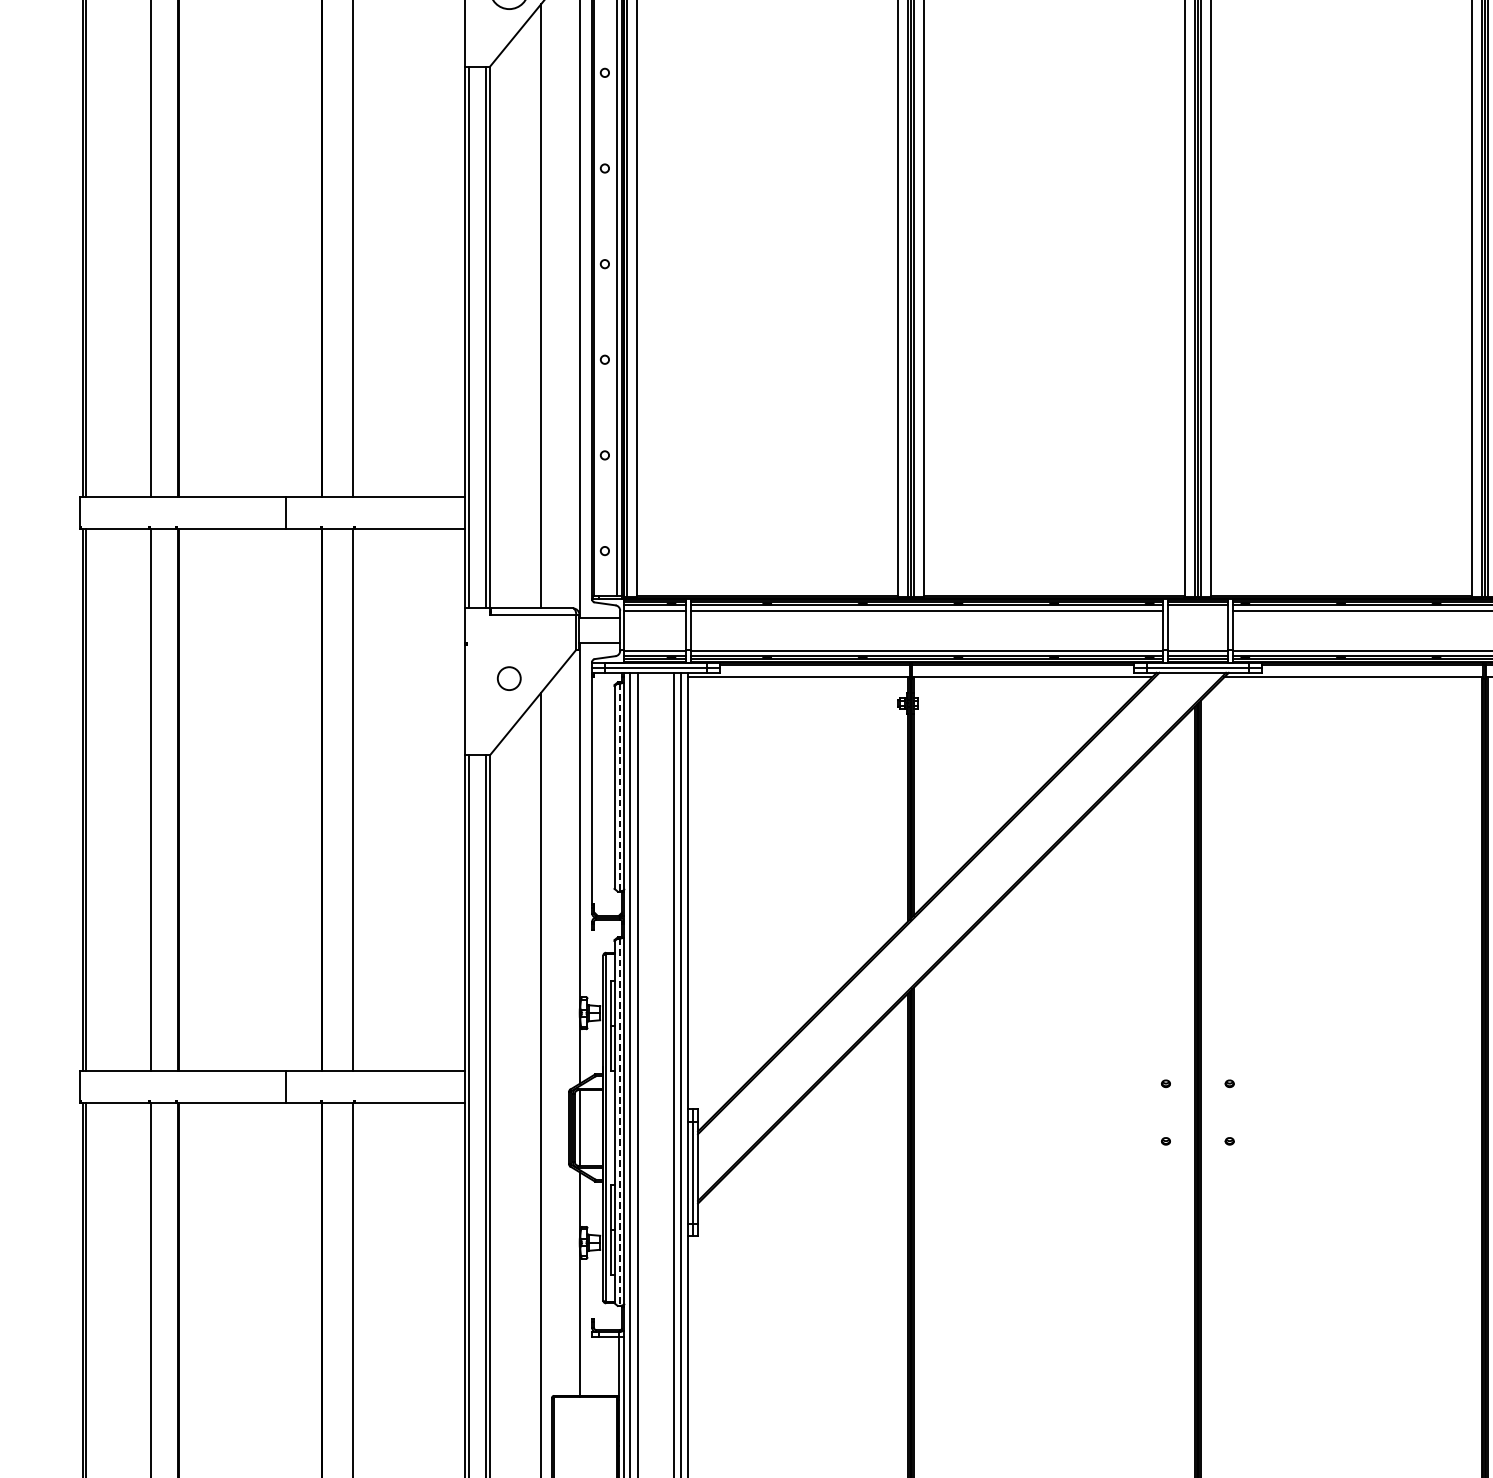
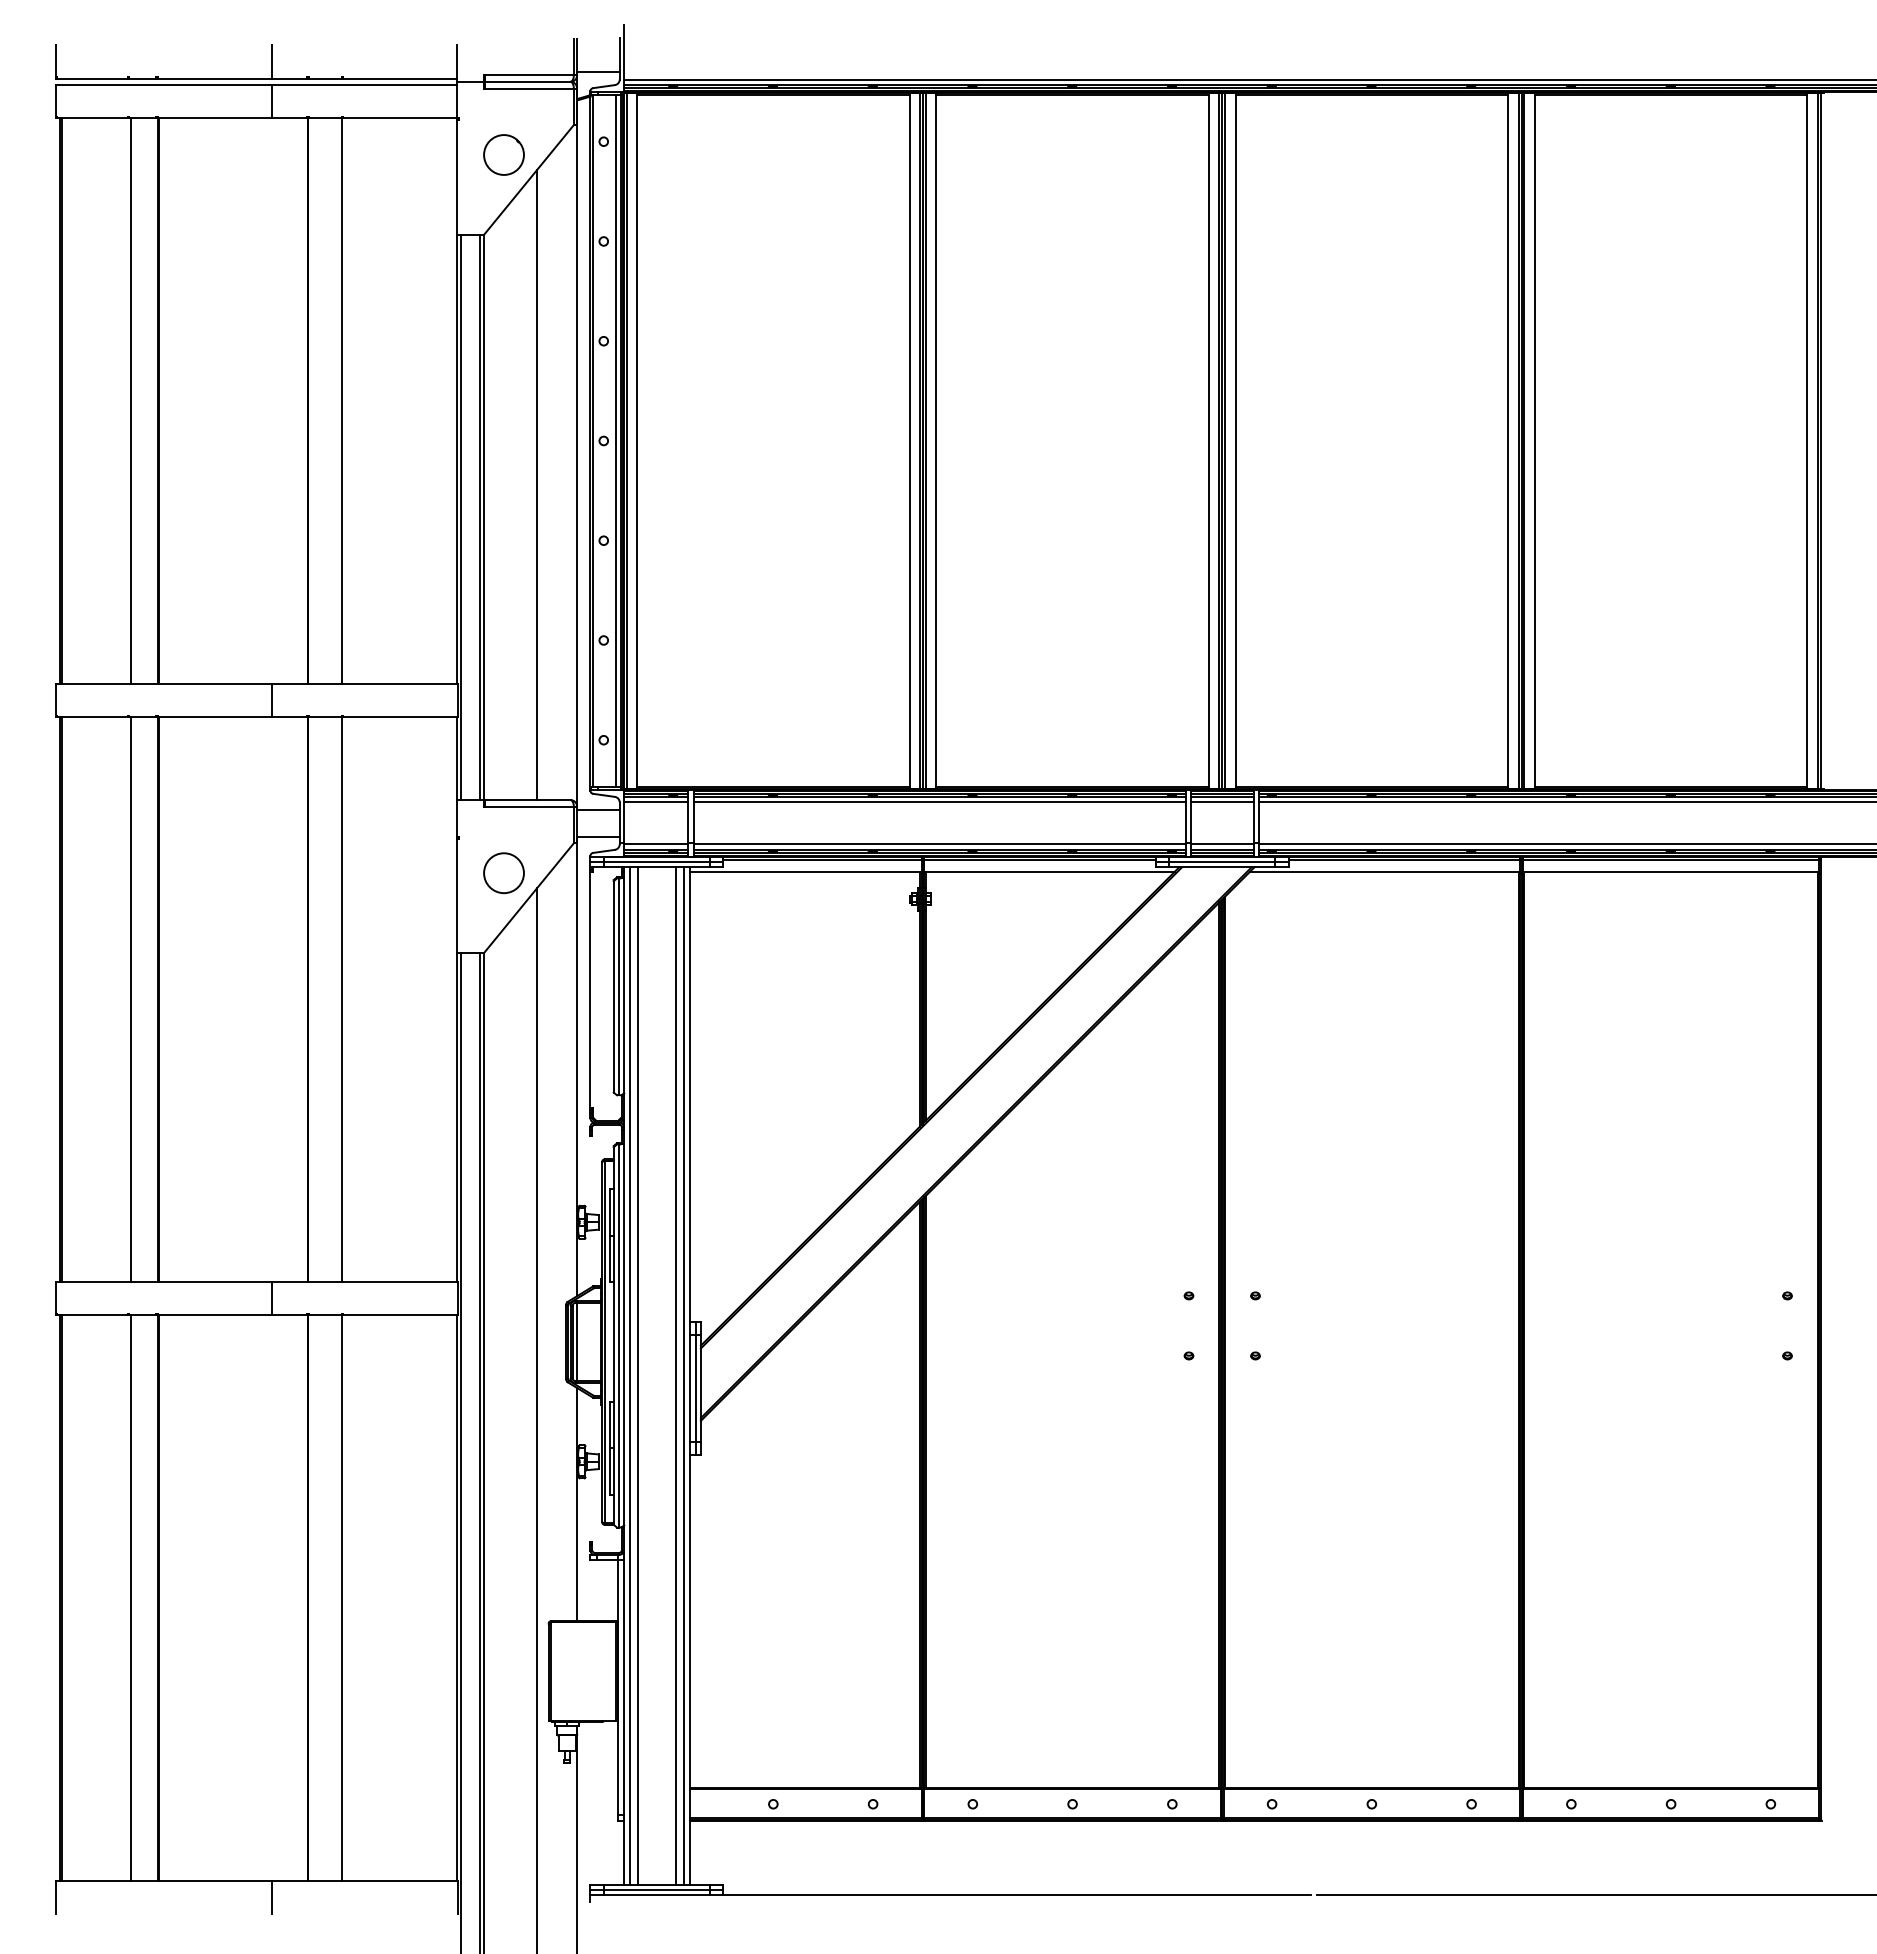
line: (1197, 610) -> (1221, 802), added
circle: (508, 678) -> (503, 873), size x1.67
line: (620, 788) -> (619, 987), dashed -> solid
line: (620, 1122) -> (619, 1336), dashed -> solid

